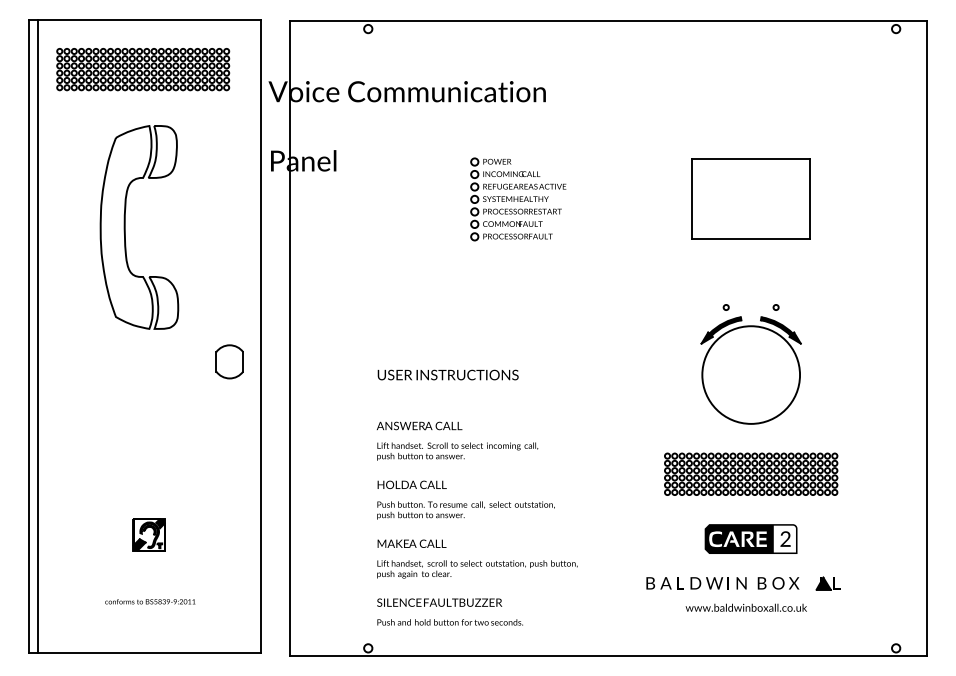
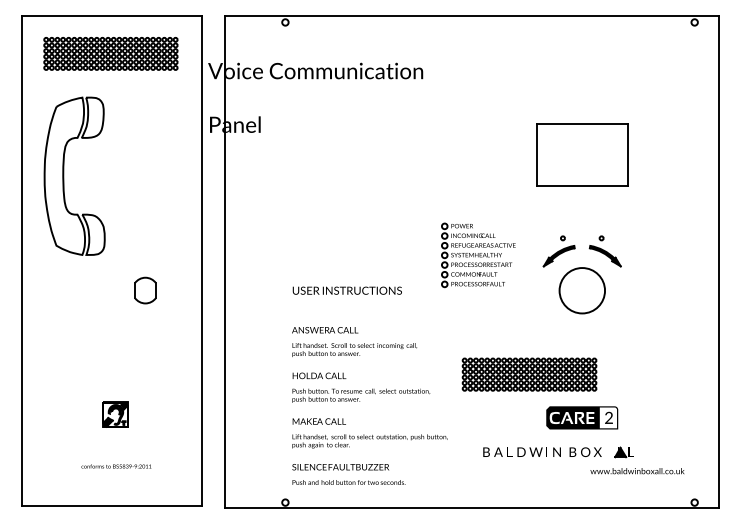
part: (518, 199) -> (478, 255), moved
part: (125, 227) -> (63, 176), moved
line: (38, 336) -> (29, 260), removed
part: (229, 361) -> (145, 290), moved
circle: (751, 374) -> (582, 290), size x0.6
part: (751, 473) -> (529, 374), moved
part: (743, 583) -> (558, 452), moved
text: (745, 607) -> (636, 470), moved

